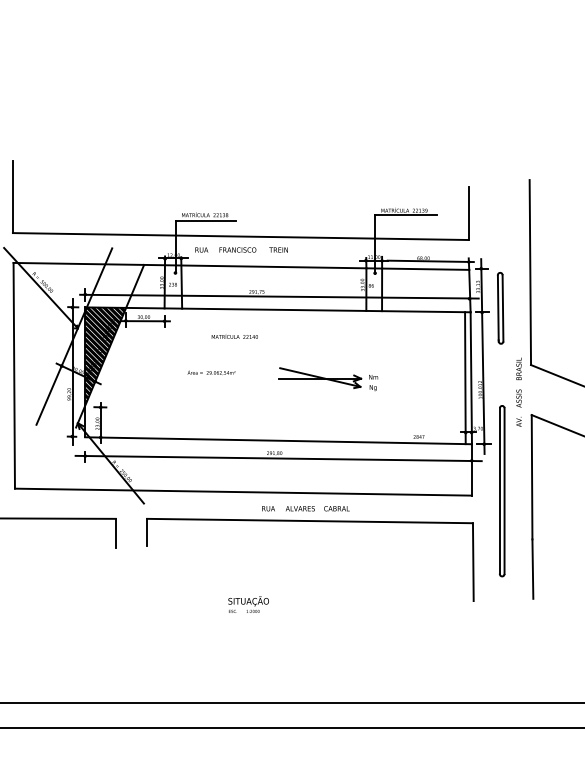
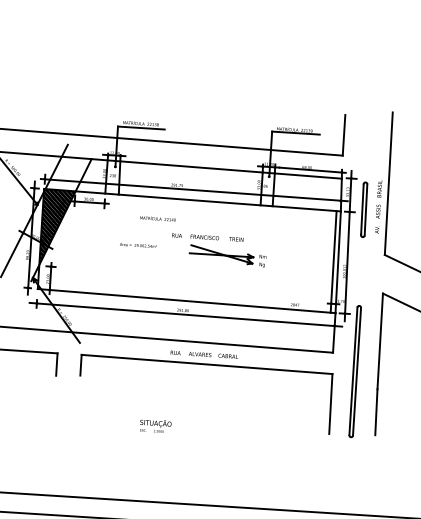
text: (241, 249) -> (207, 237), moved
text: (518, 391) -> (378, 206), moved
part: (502, 491) -> (355, 371), moved

